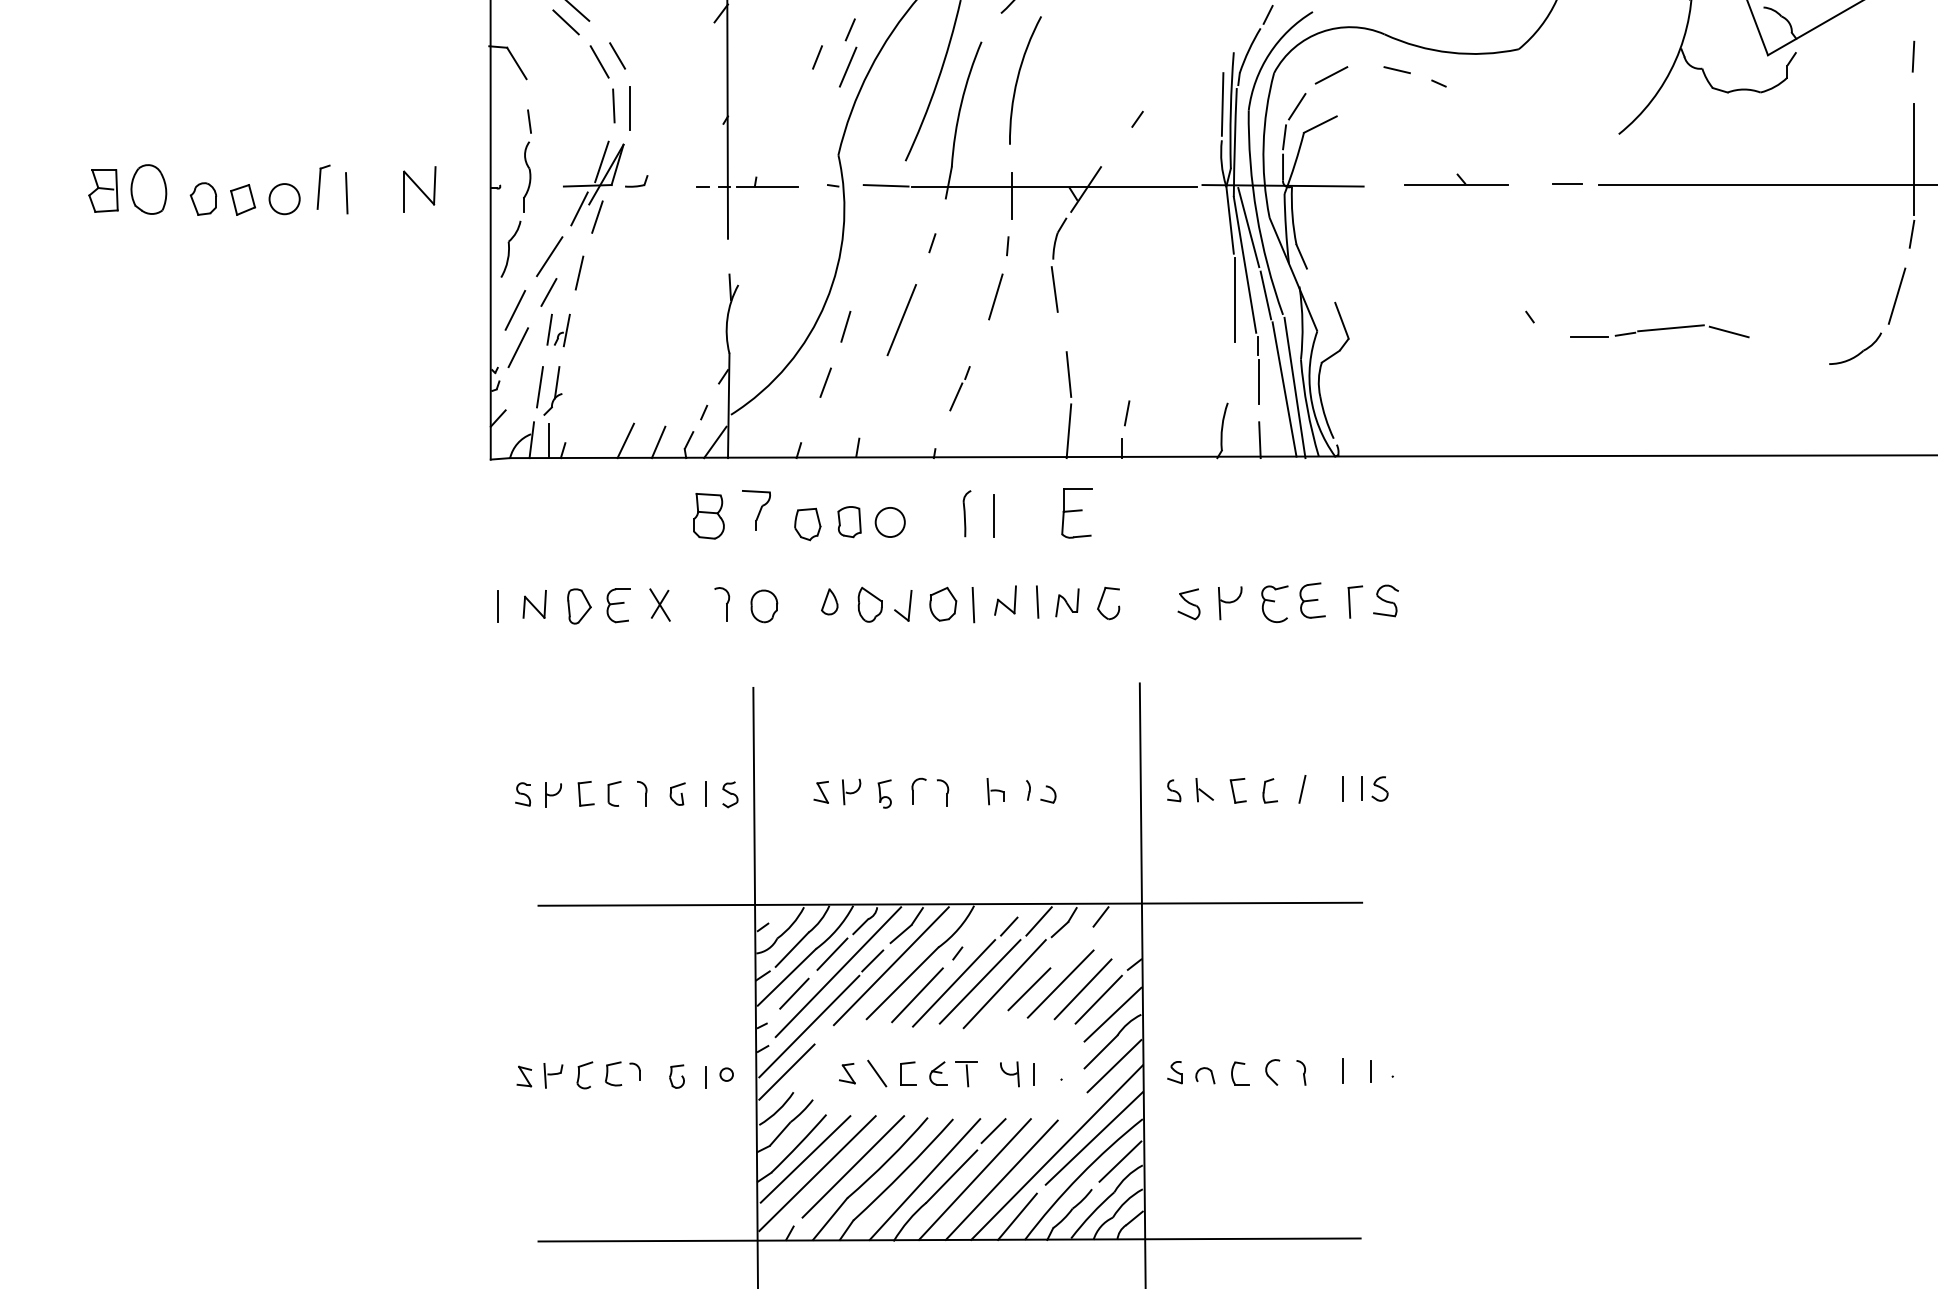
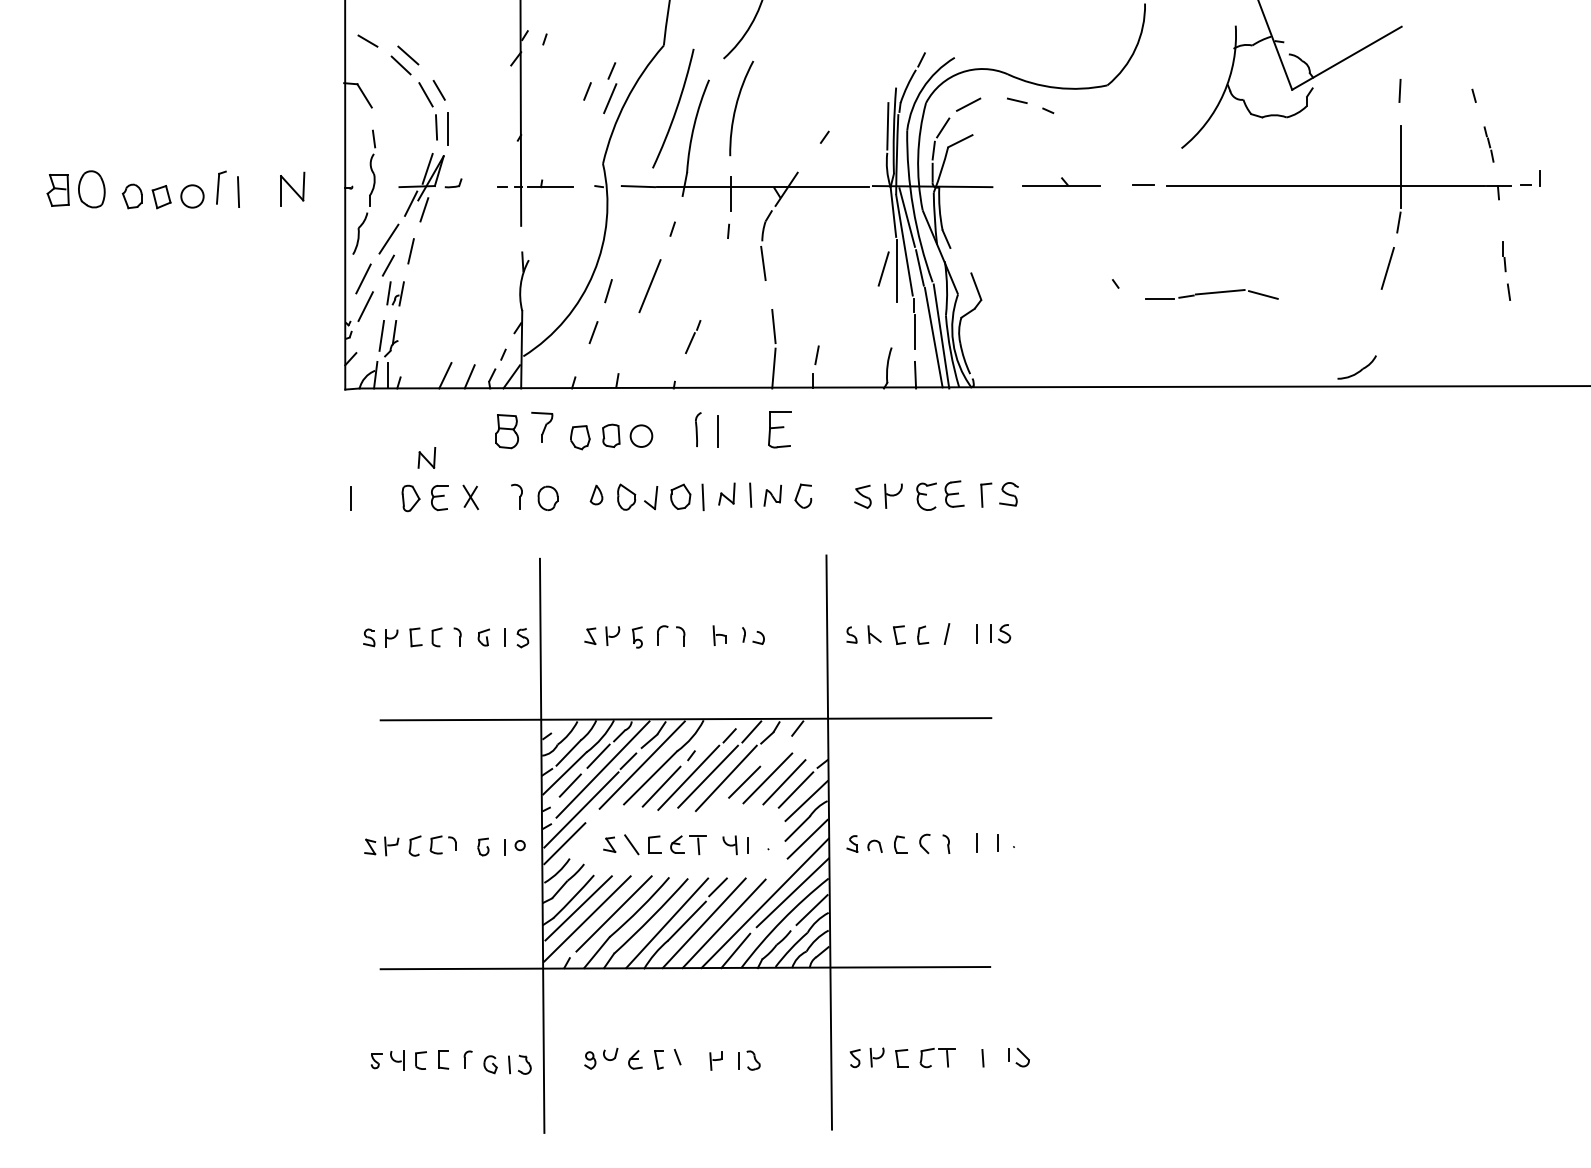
line: (995, 296) -> (883, 268), moved
part: (1854, 348) -> (1356, 367), moved
part: (534, 603) -> (426, 457), moved

